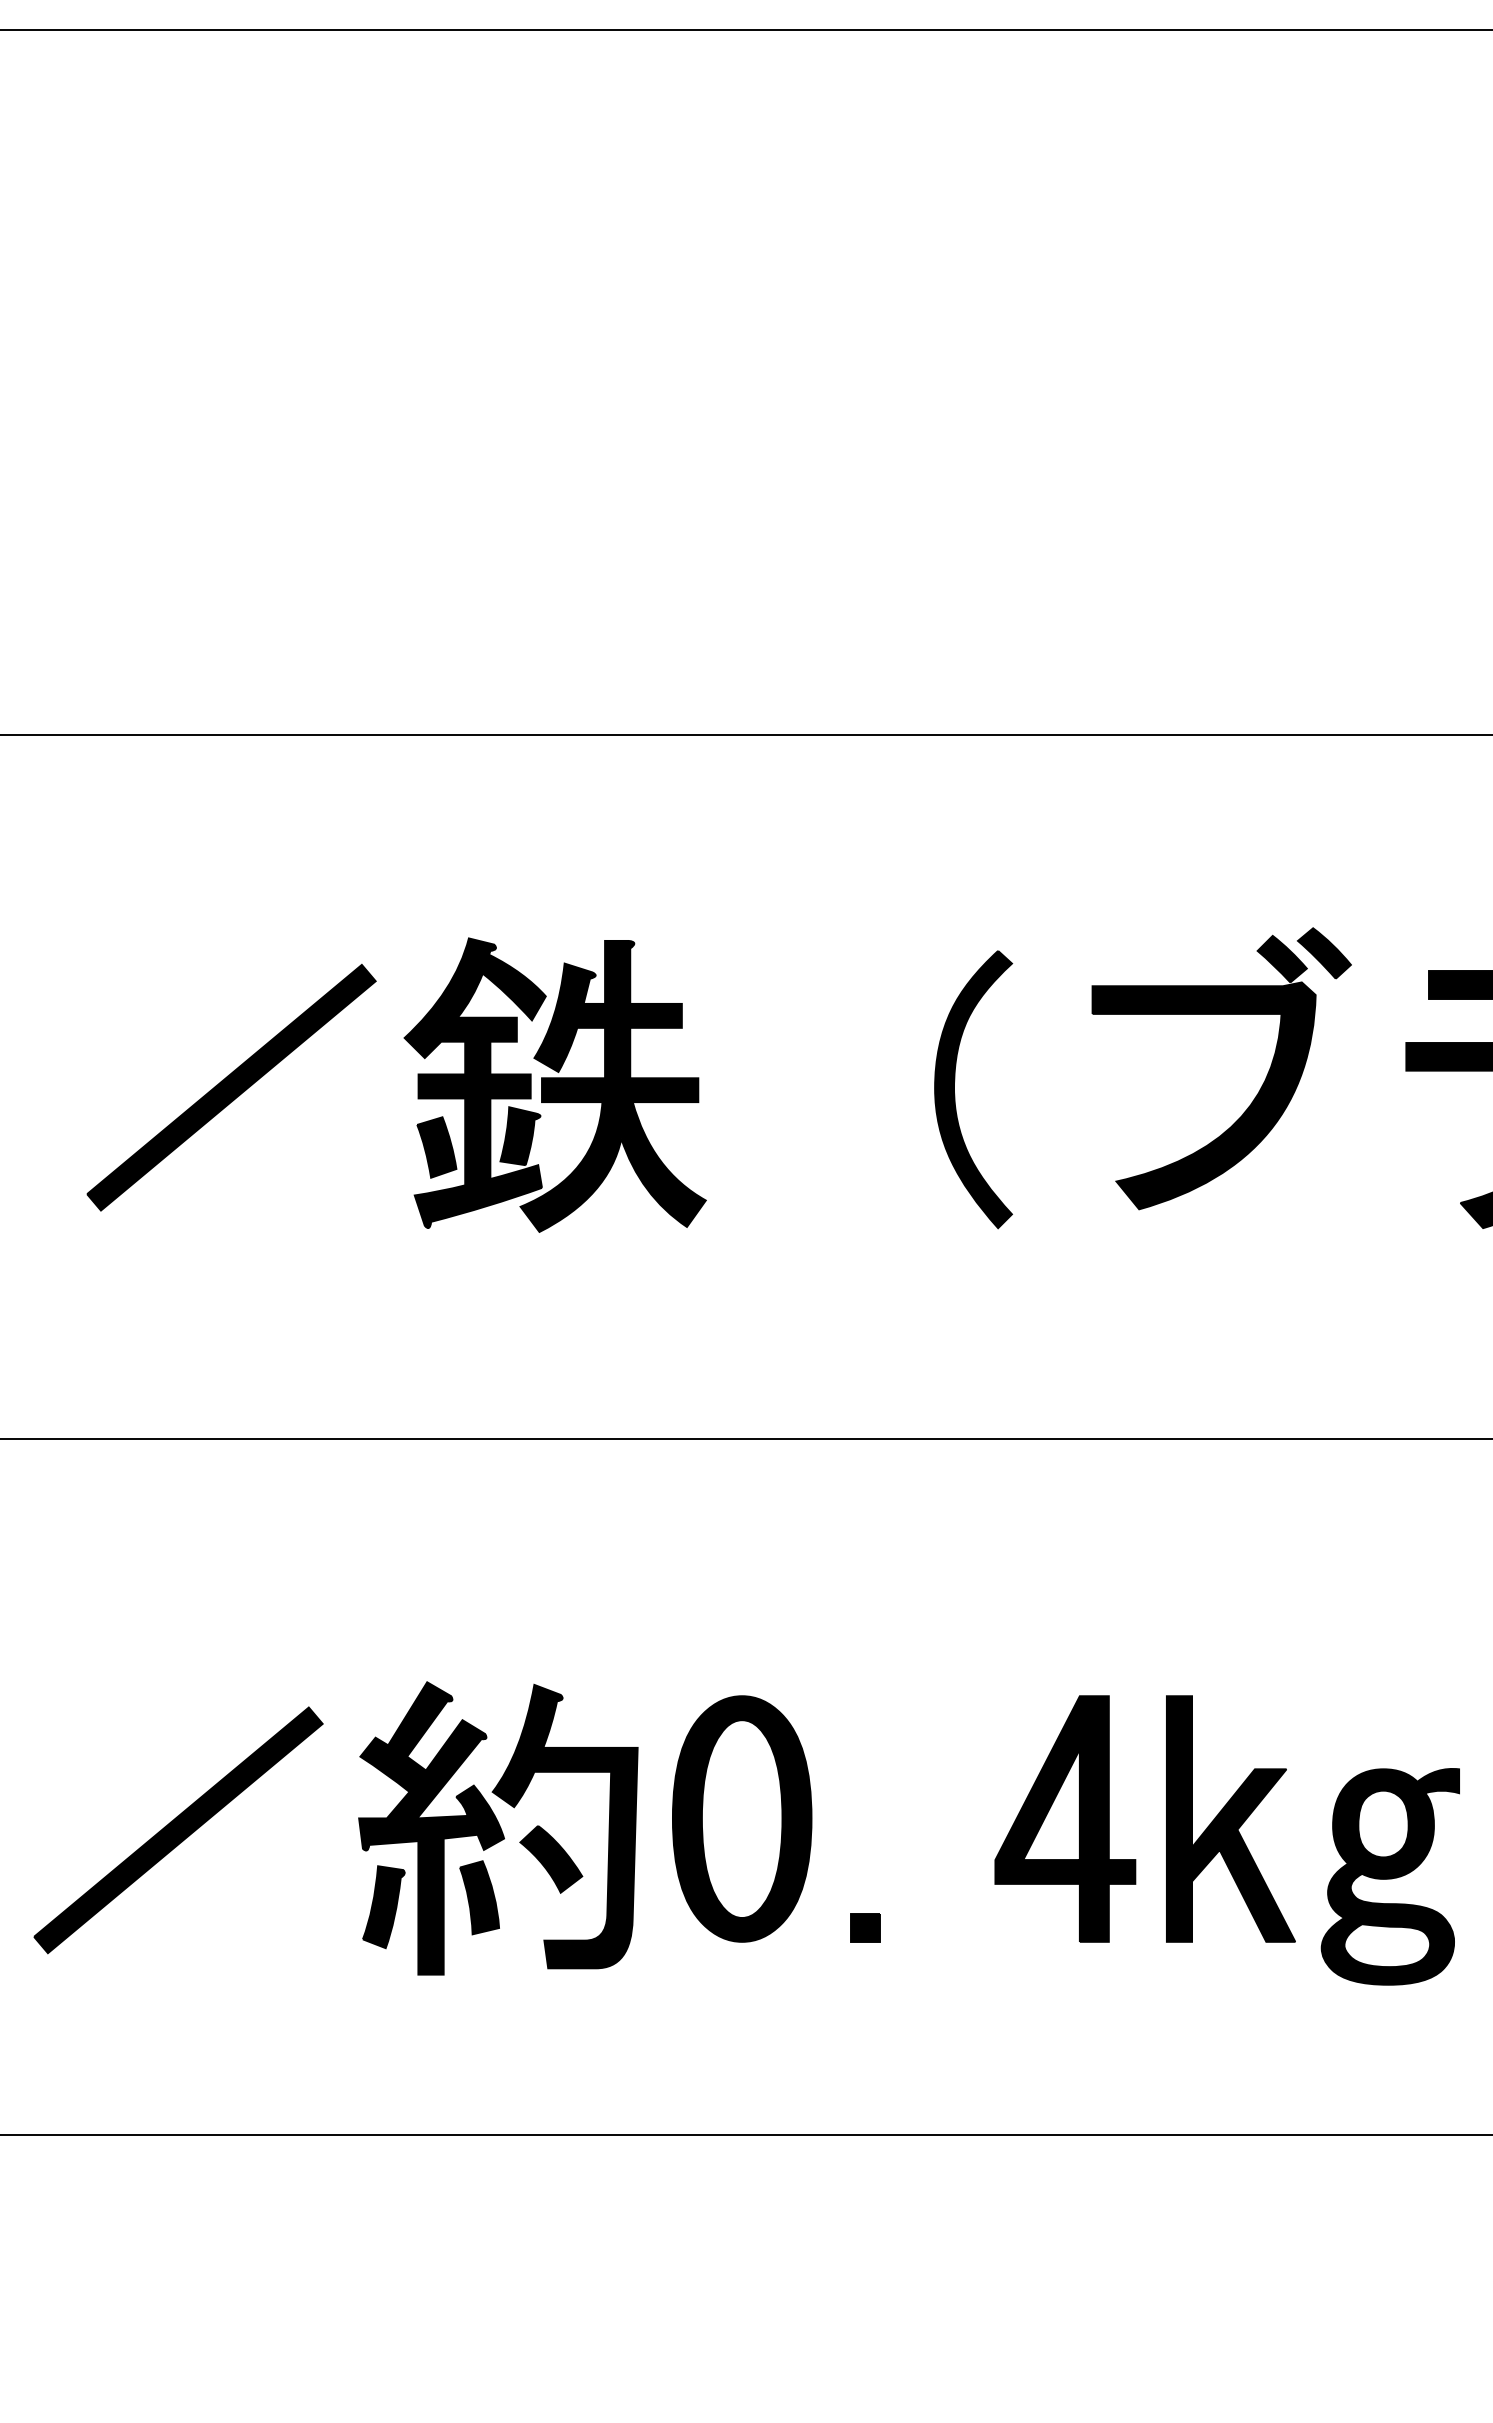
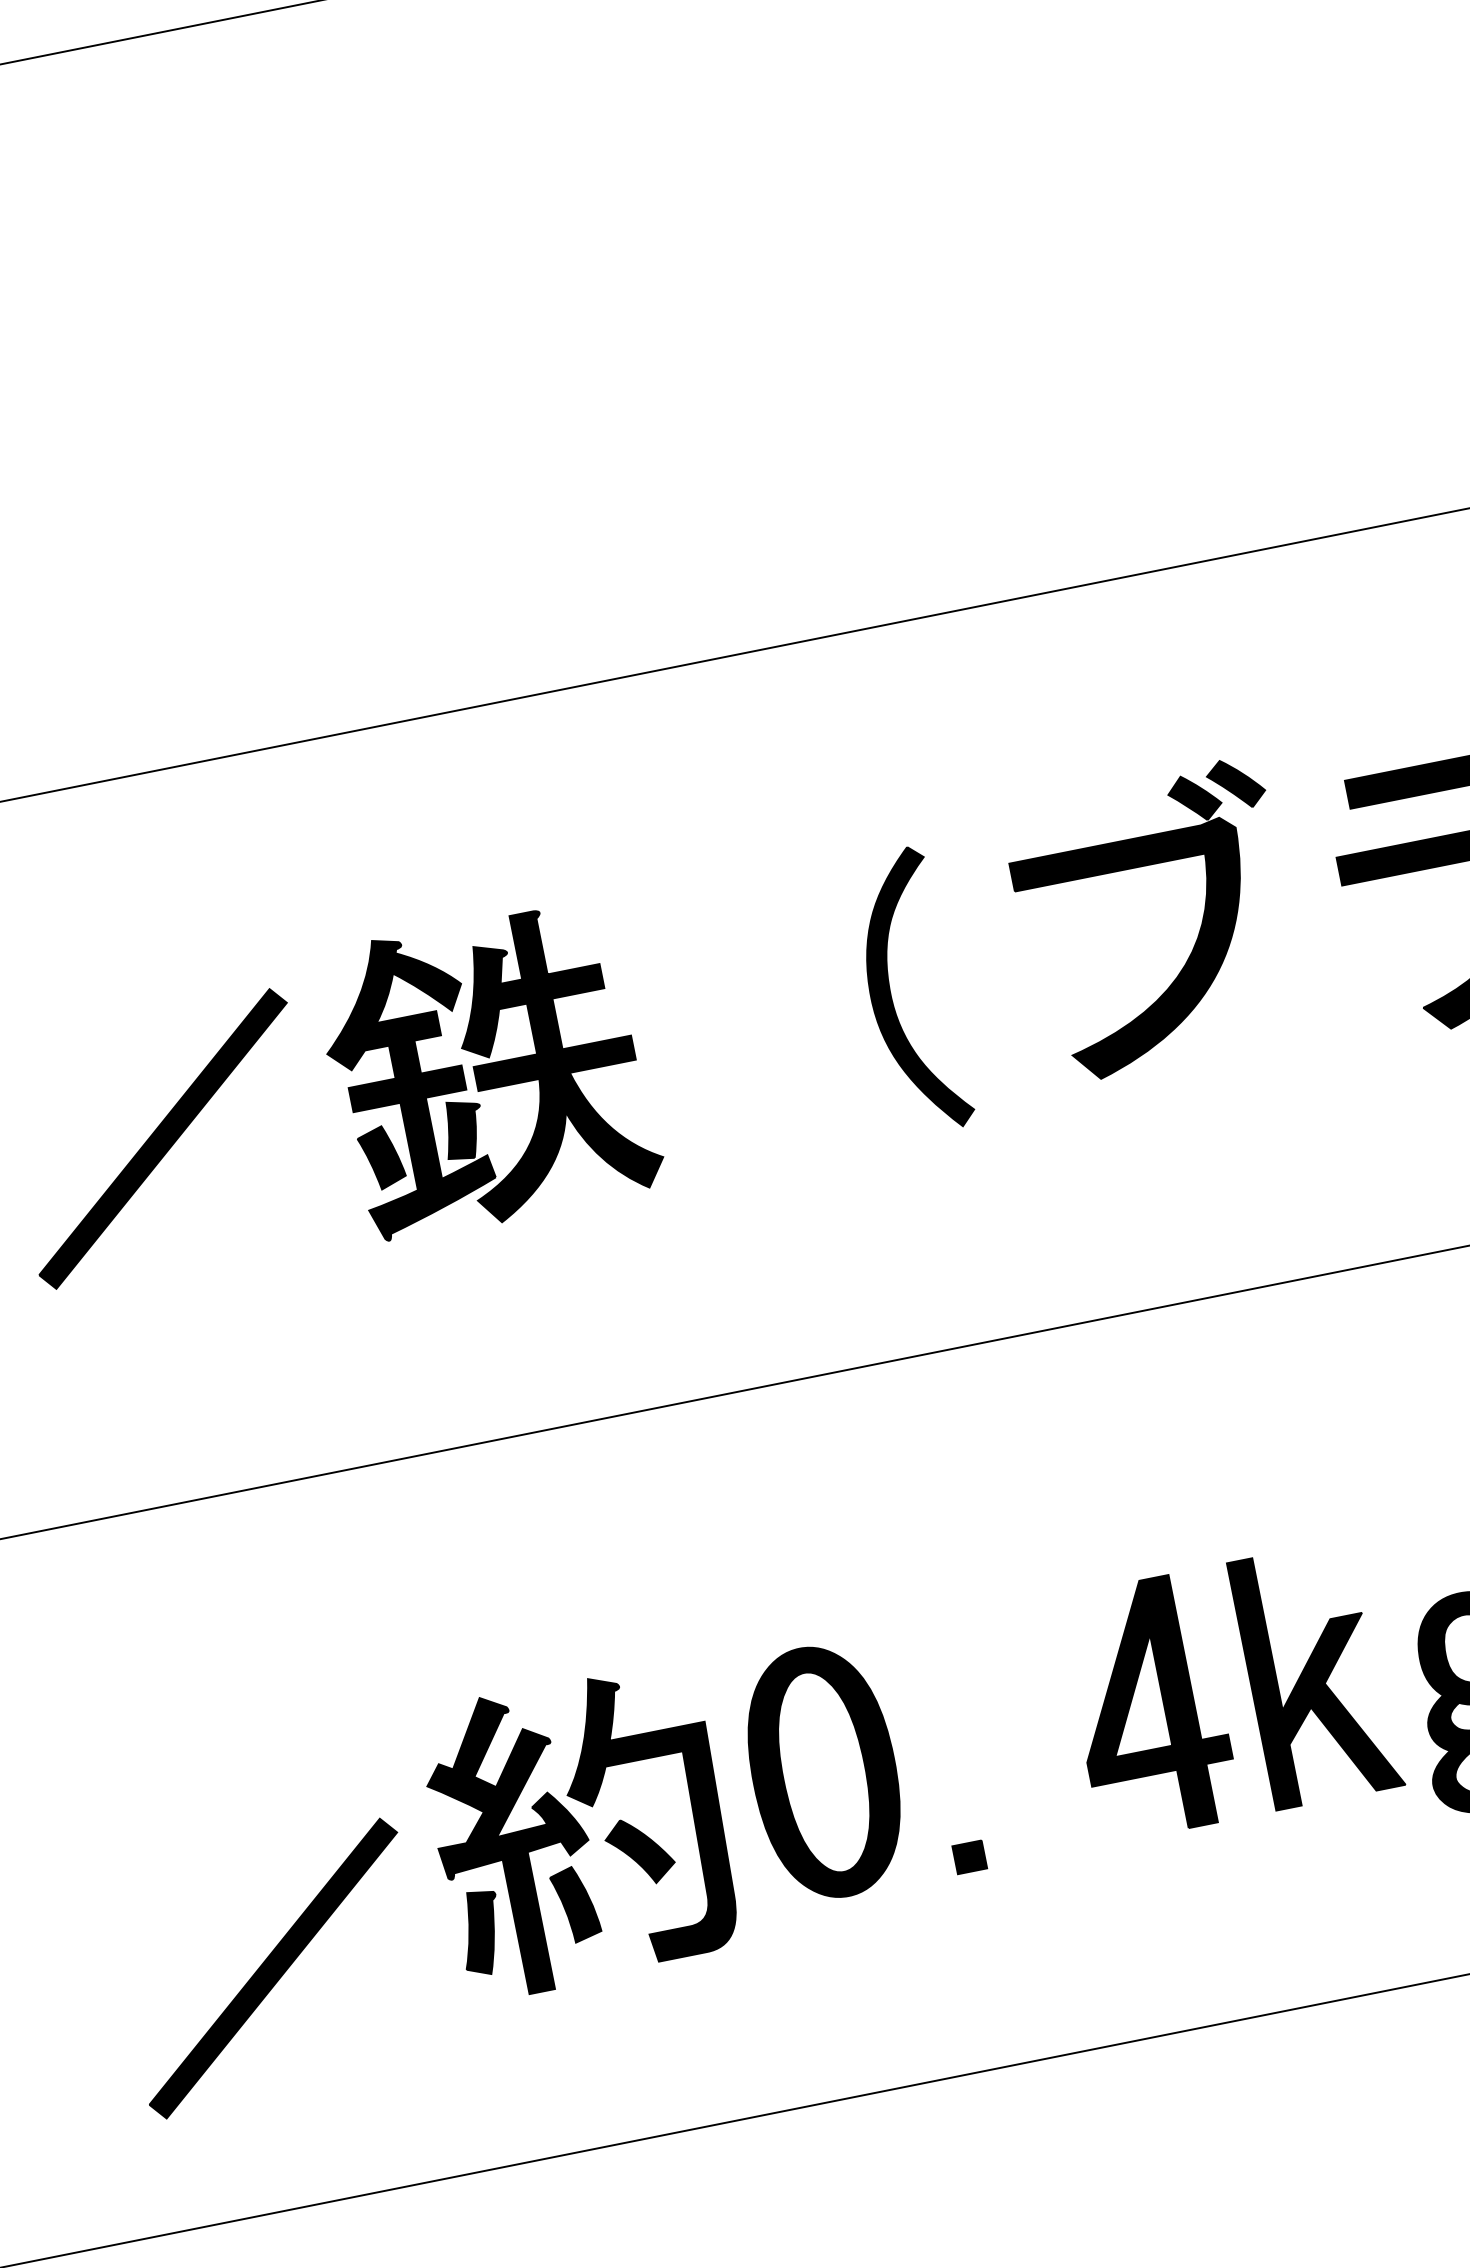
part: (178, 1830) -> (273, 1968), moved

